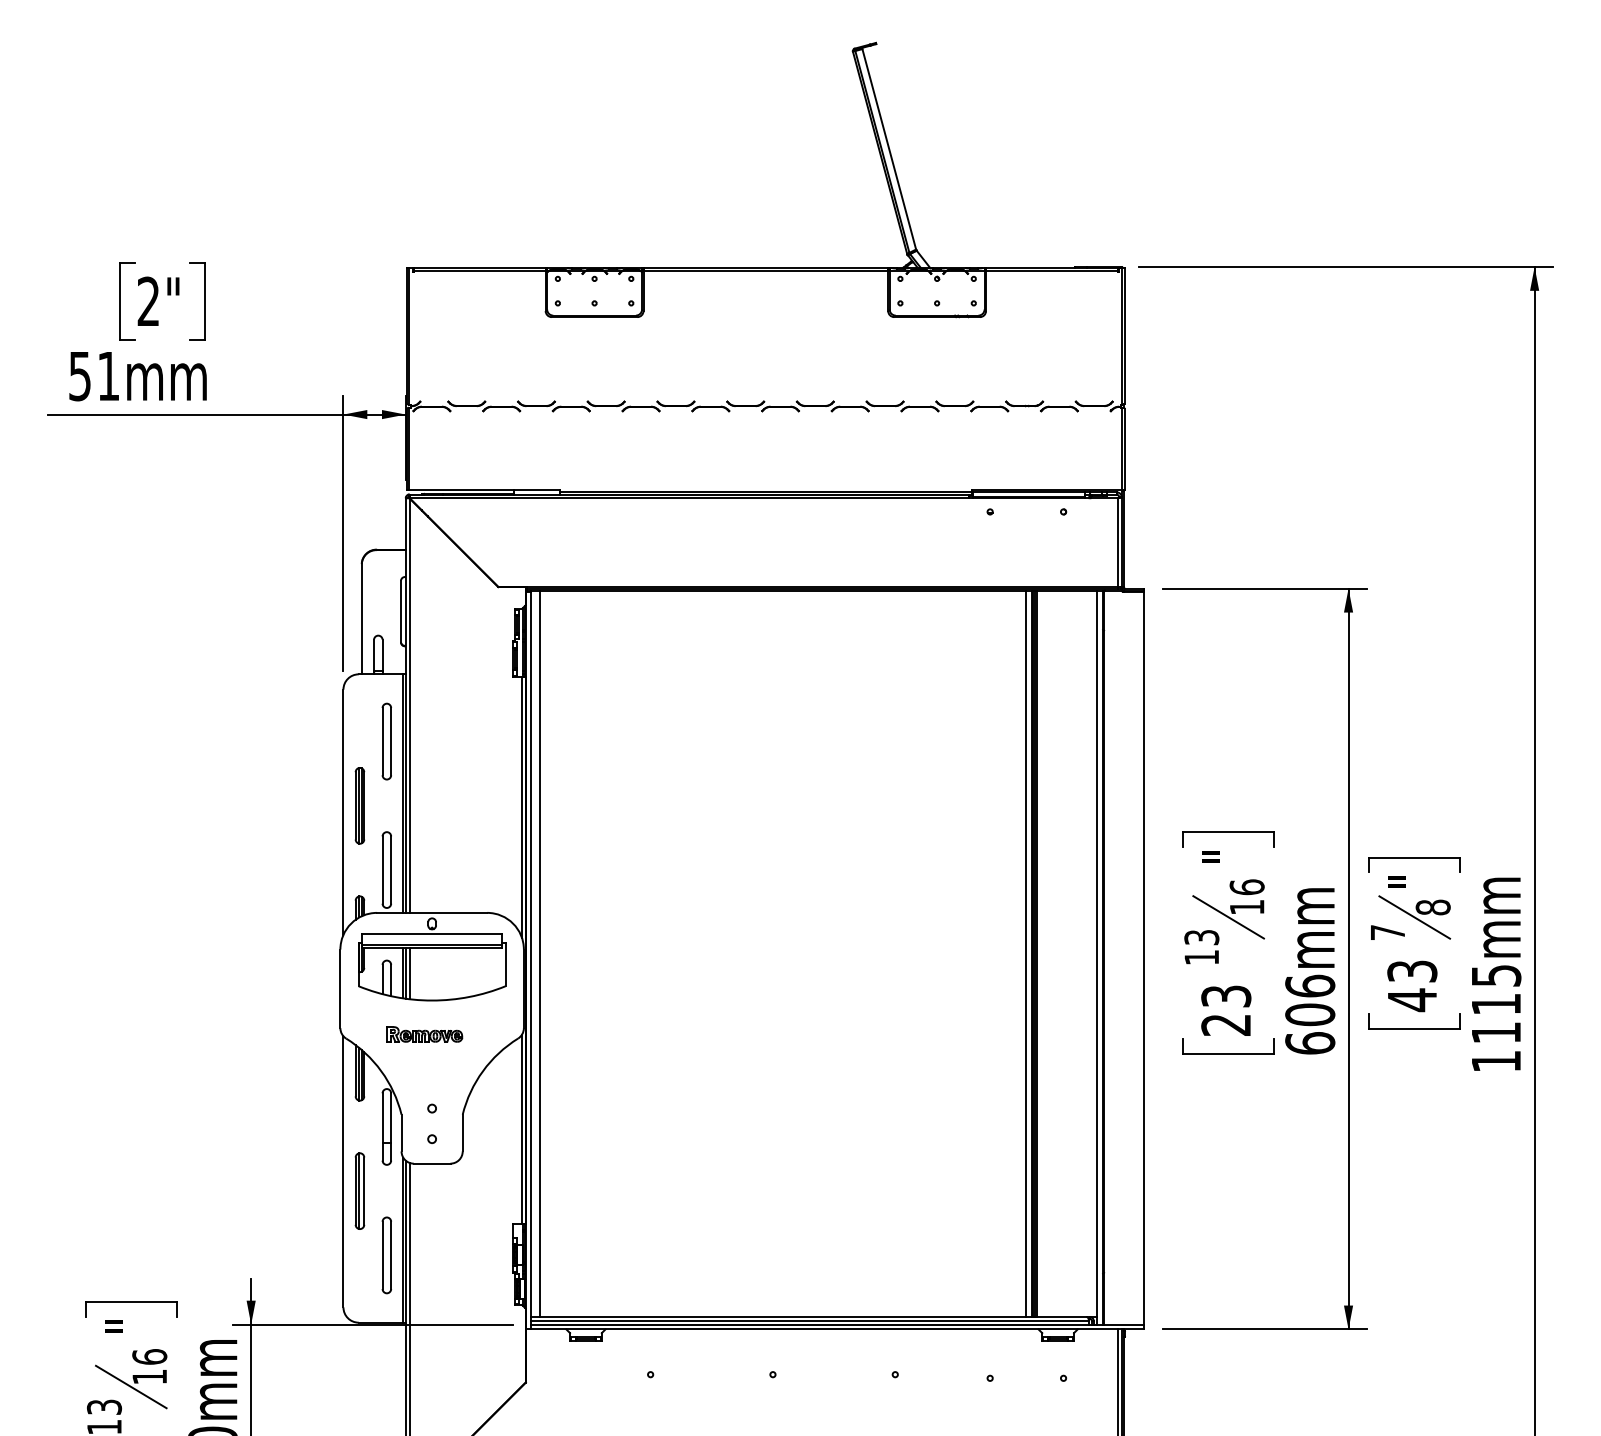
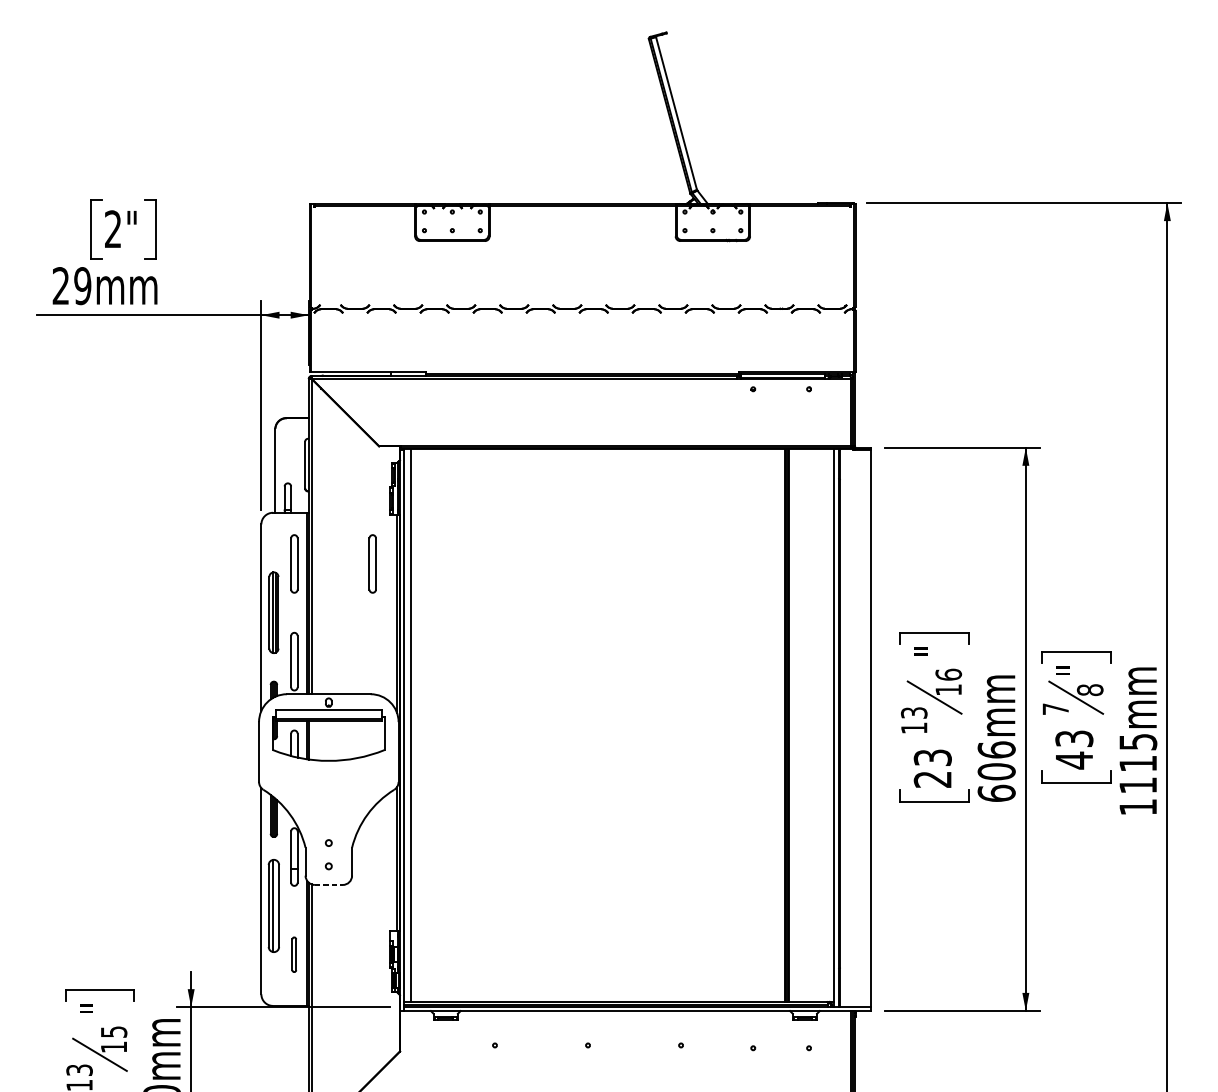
text: (94, 376) -> (72, 286), 51mm -> 29mm
part: (489, 741) -> (372, 563), added
part: (359, 805) -> (273, 612), size x1.4
line: (1026, 953) -> (780, 725), removed
line: (409, 973) -> (311, 740), removed
part: (424, 1034) -> (323, 786), removed
line: (432, 1163) -> (329, 884), solid -> dashed
part: (359, 1190) -> (273, 905), size x1.6
part: (386, 1255) -> (294, 954), size x0.6
text: (149, 1356) -> (113, 1031), 16 -> 15

